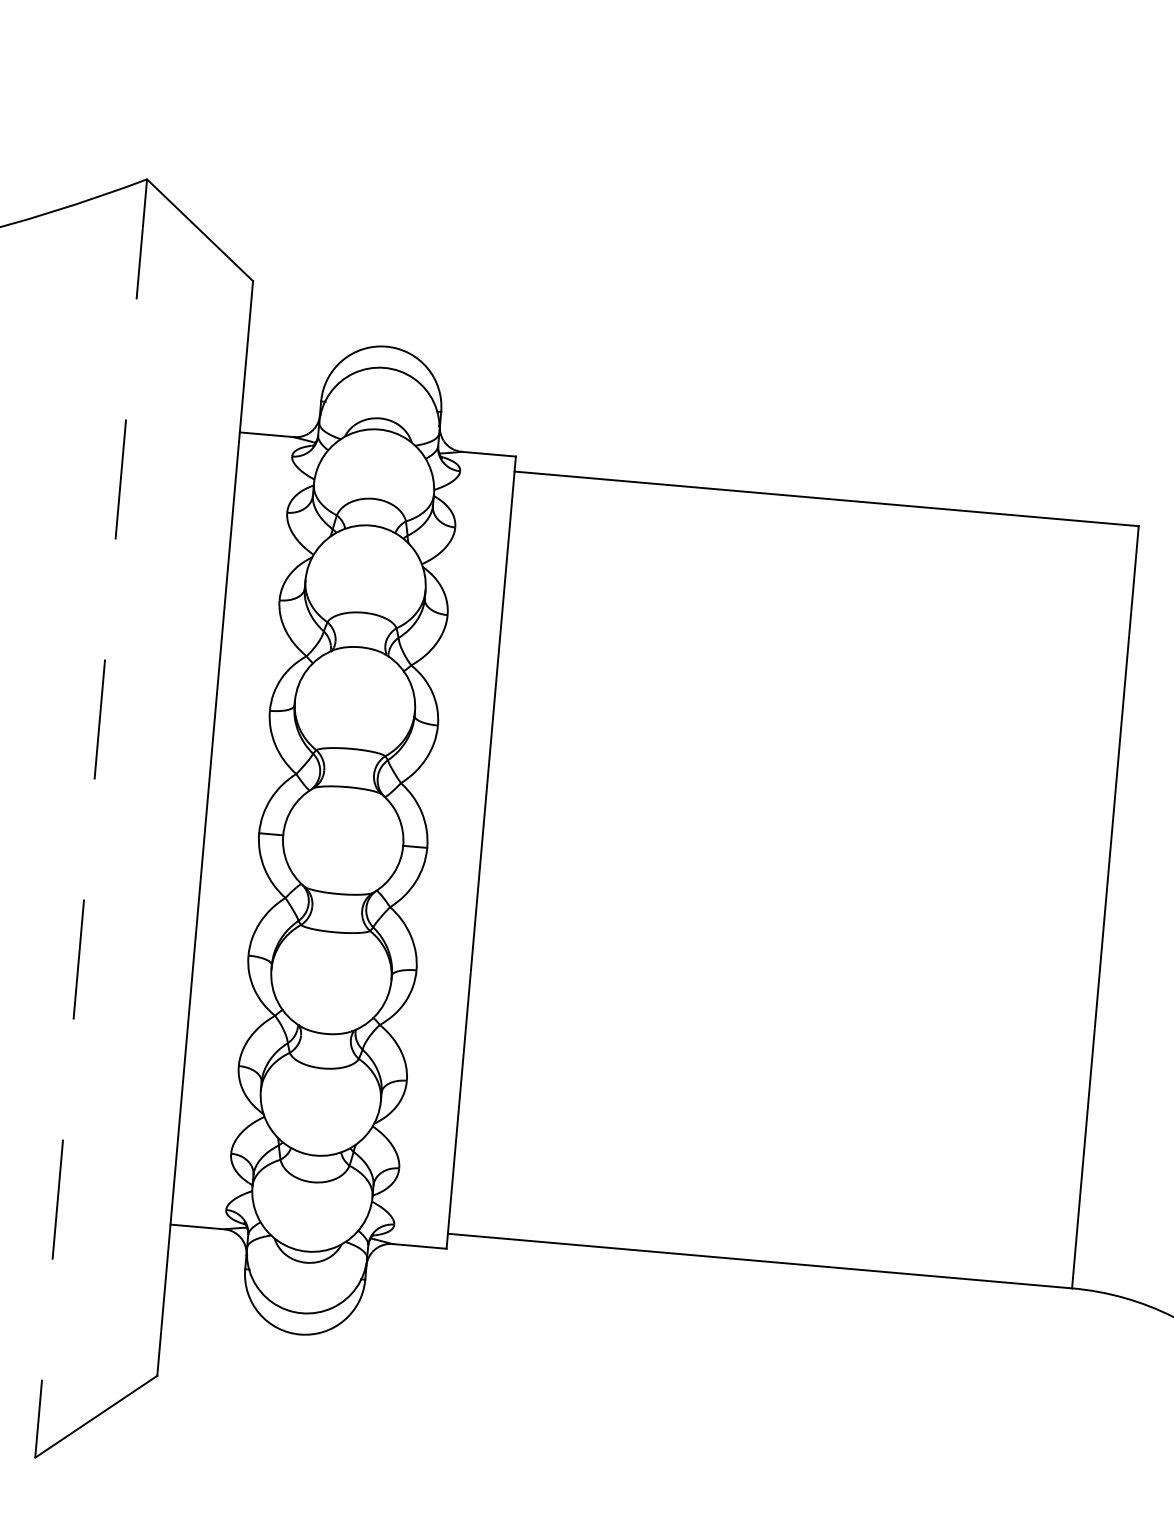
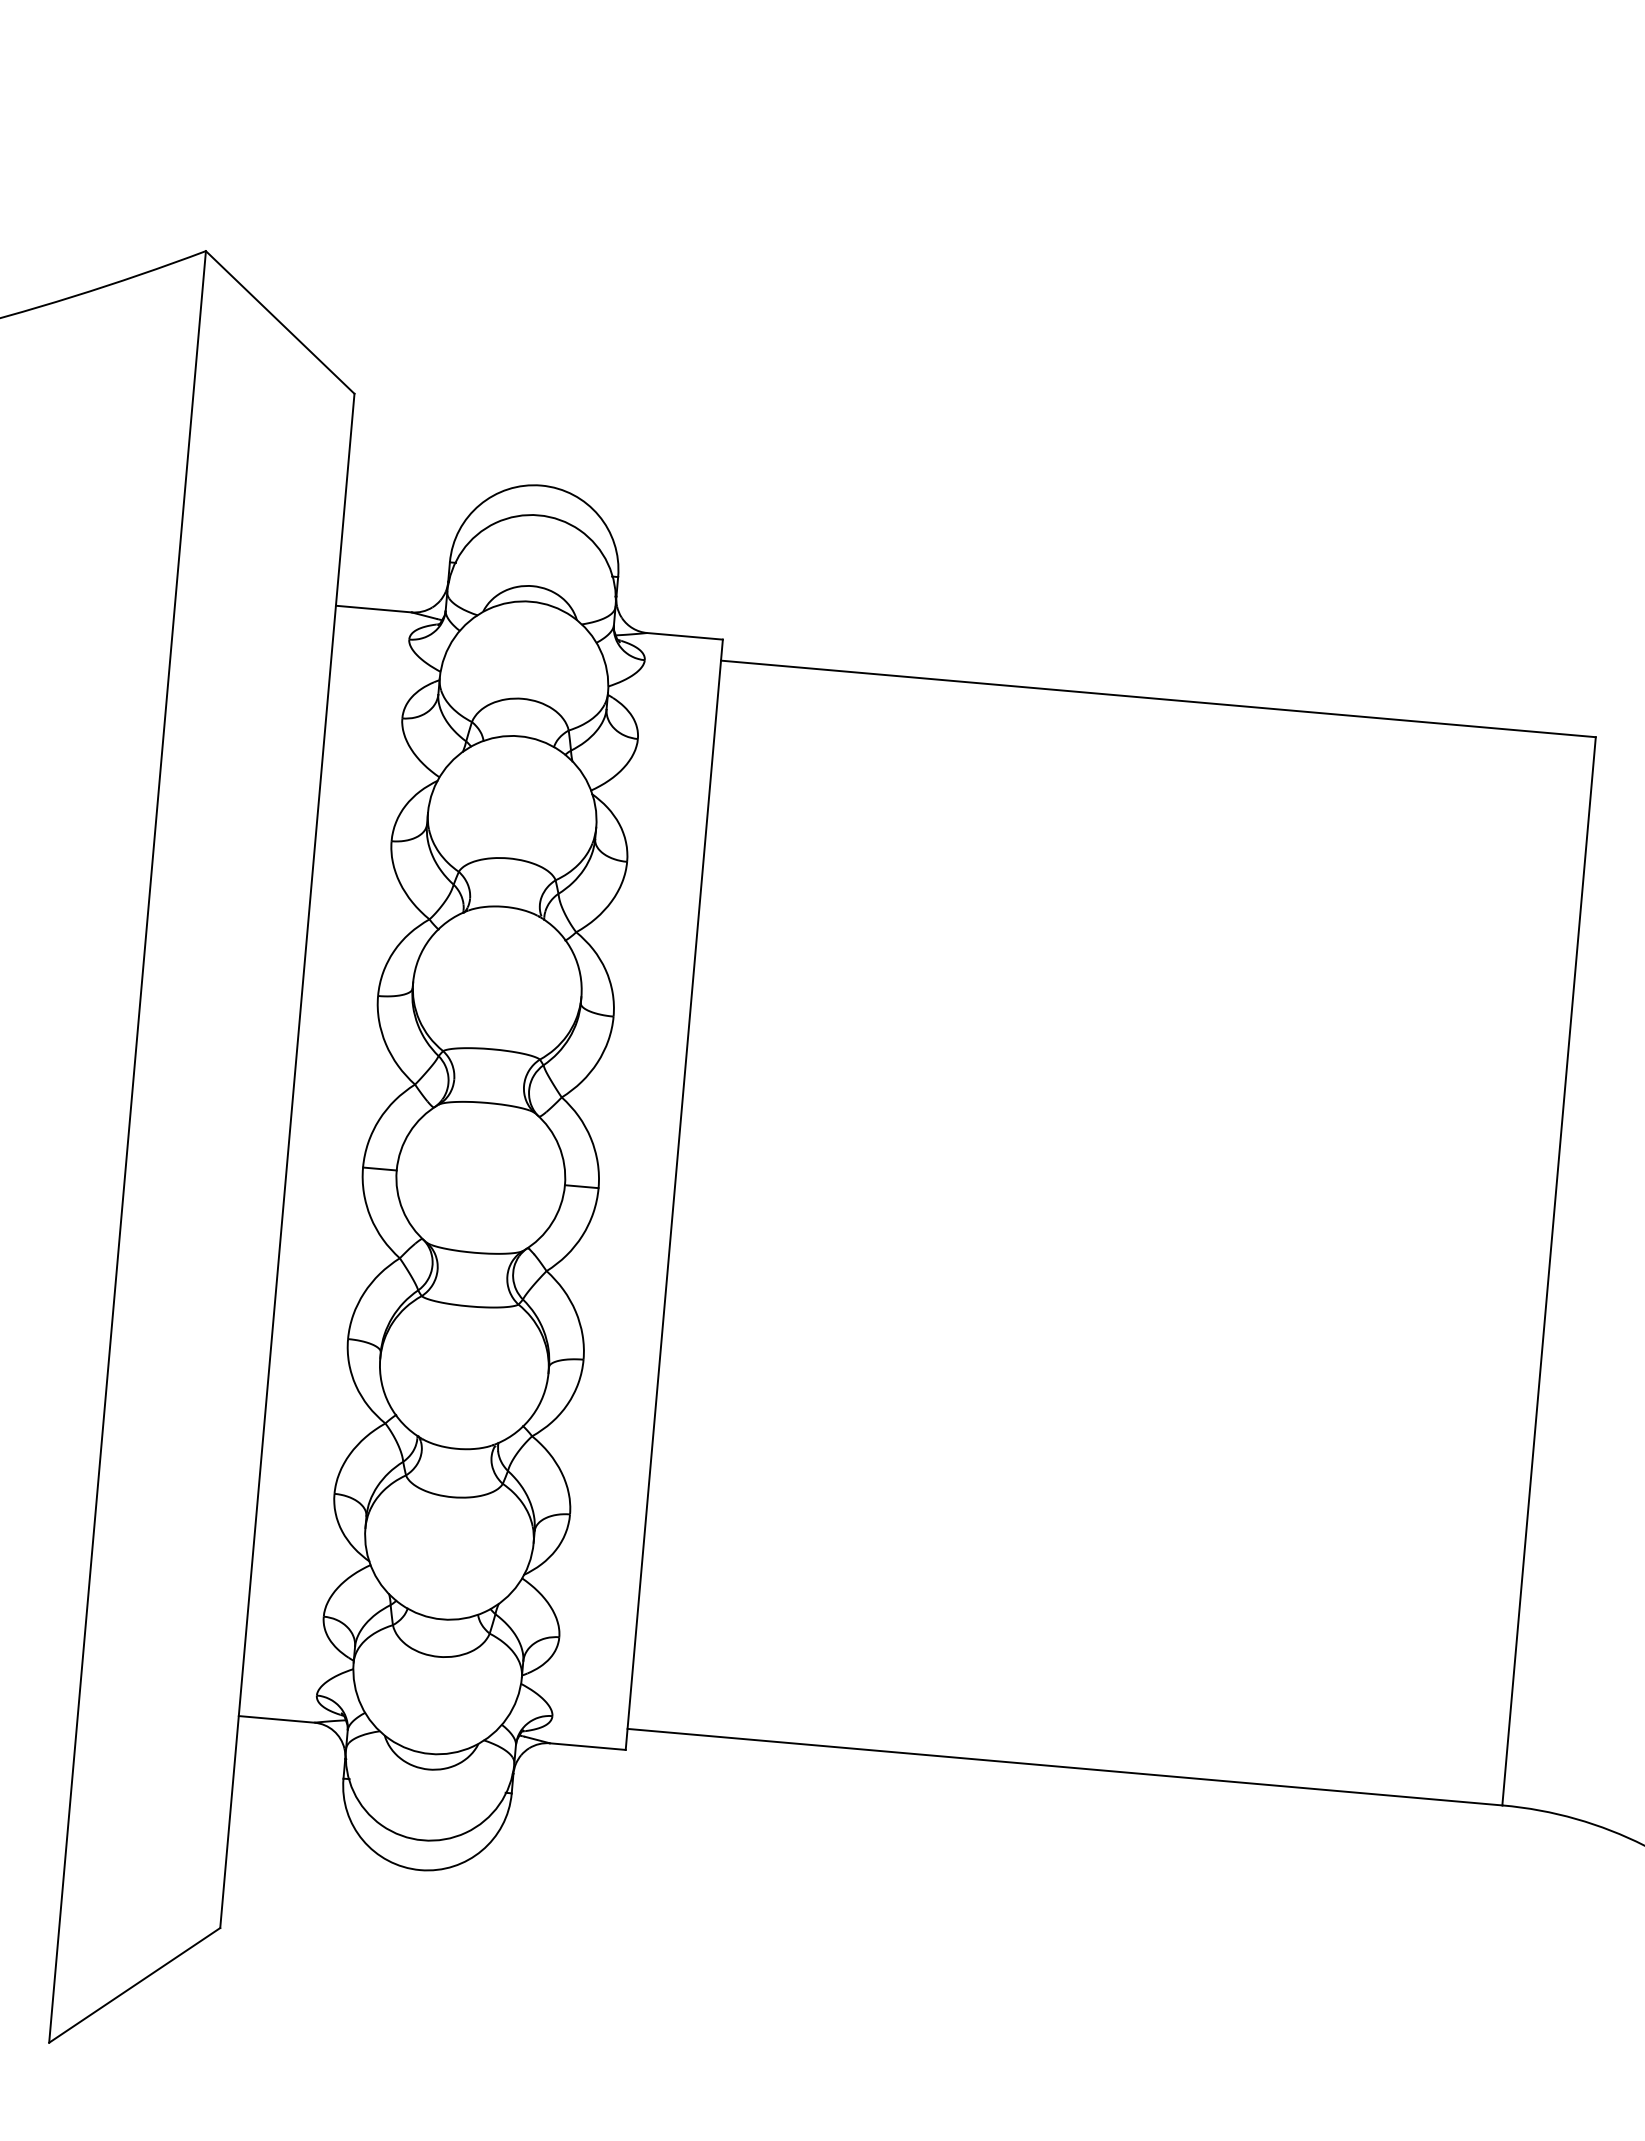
line: (91, 818) -> (127, 1147), dashed -> solid

